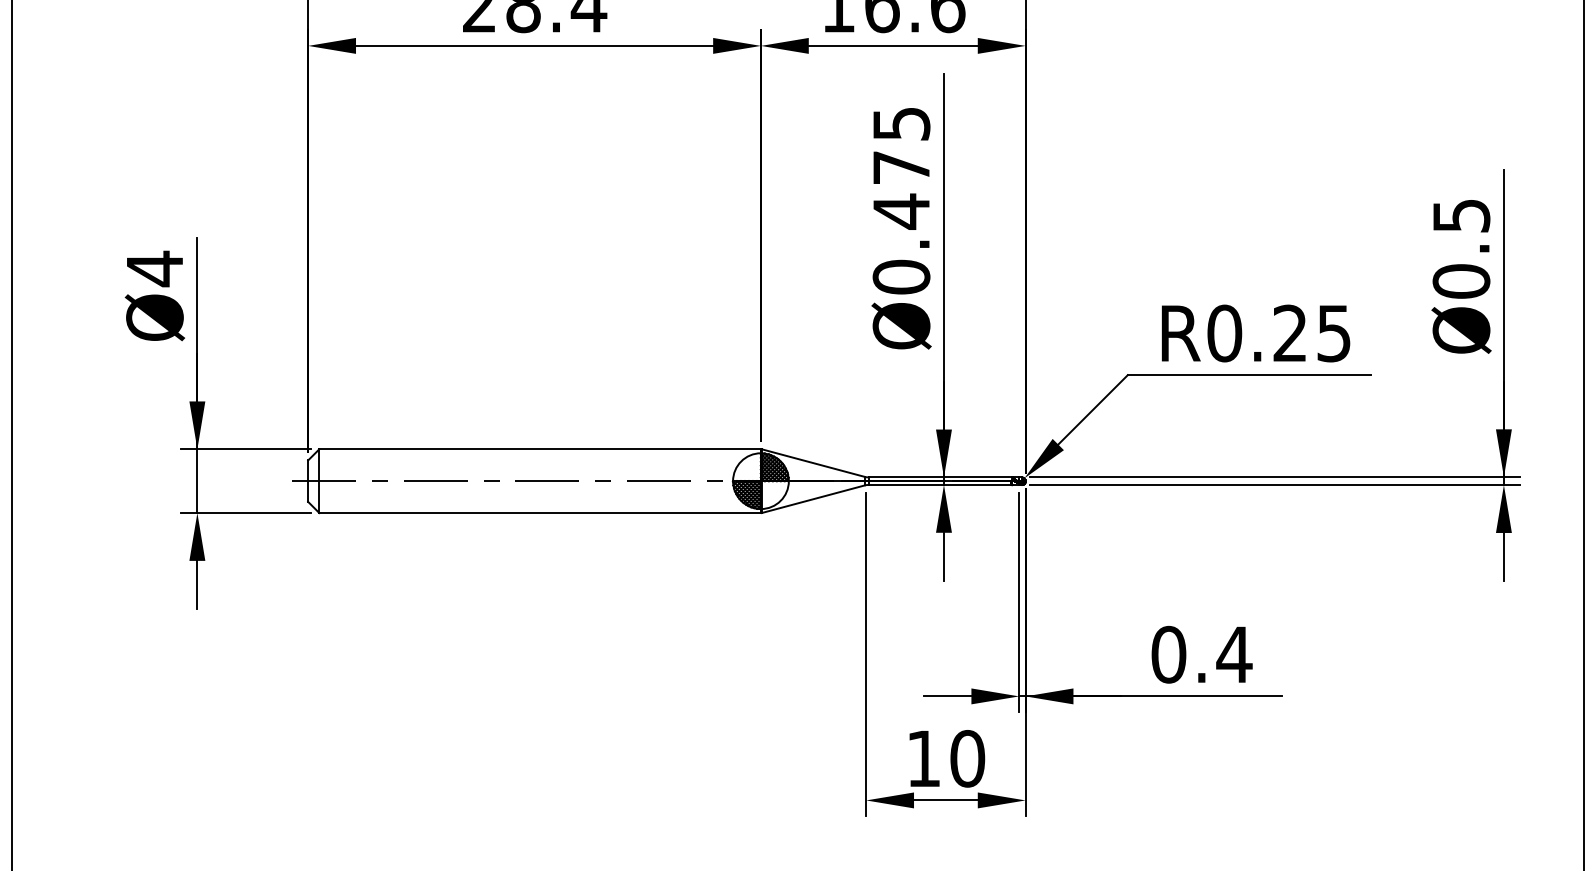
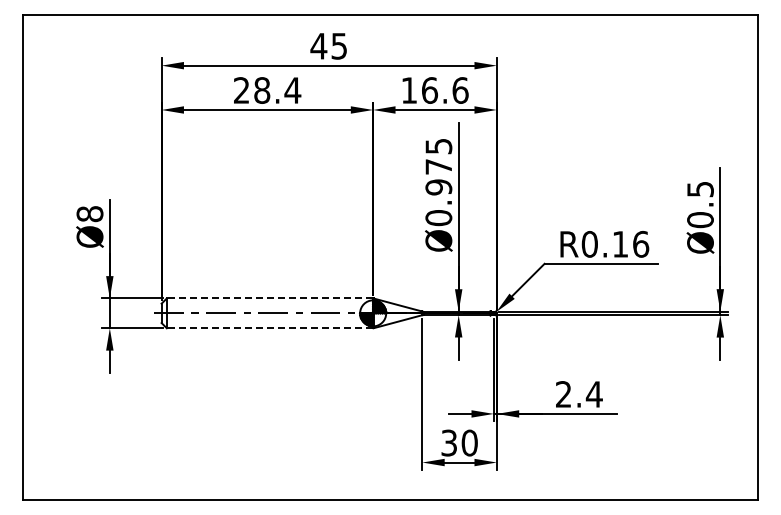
text: (900, 211) -> (438, 187), Ø0.475 -> Ø0.975
text: (153, 267) -> (89, 213), Ø4 -> Ø8
text: (1311, 331) -> (630, 243), R0.25 -> R0.16
line: (539, 449) -> (269, 298), solid -> dashed
line: (539, 513) -> (269, 328), solid -> dashed
text: (1168, 654) -> (563, 394), 0.4 -> 2.4
text: (922, 757) -> (448, 442), 10 -> 30

